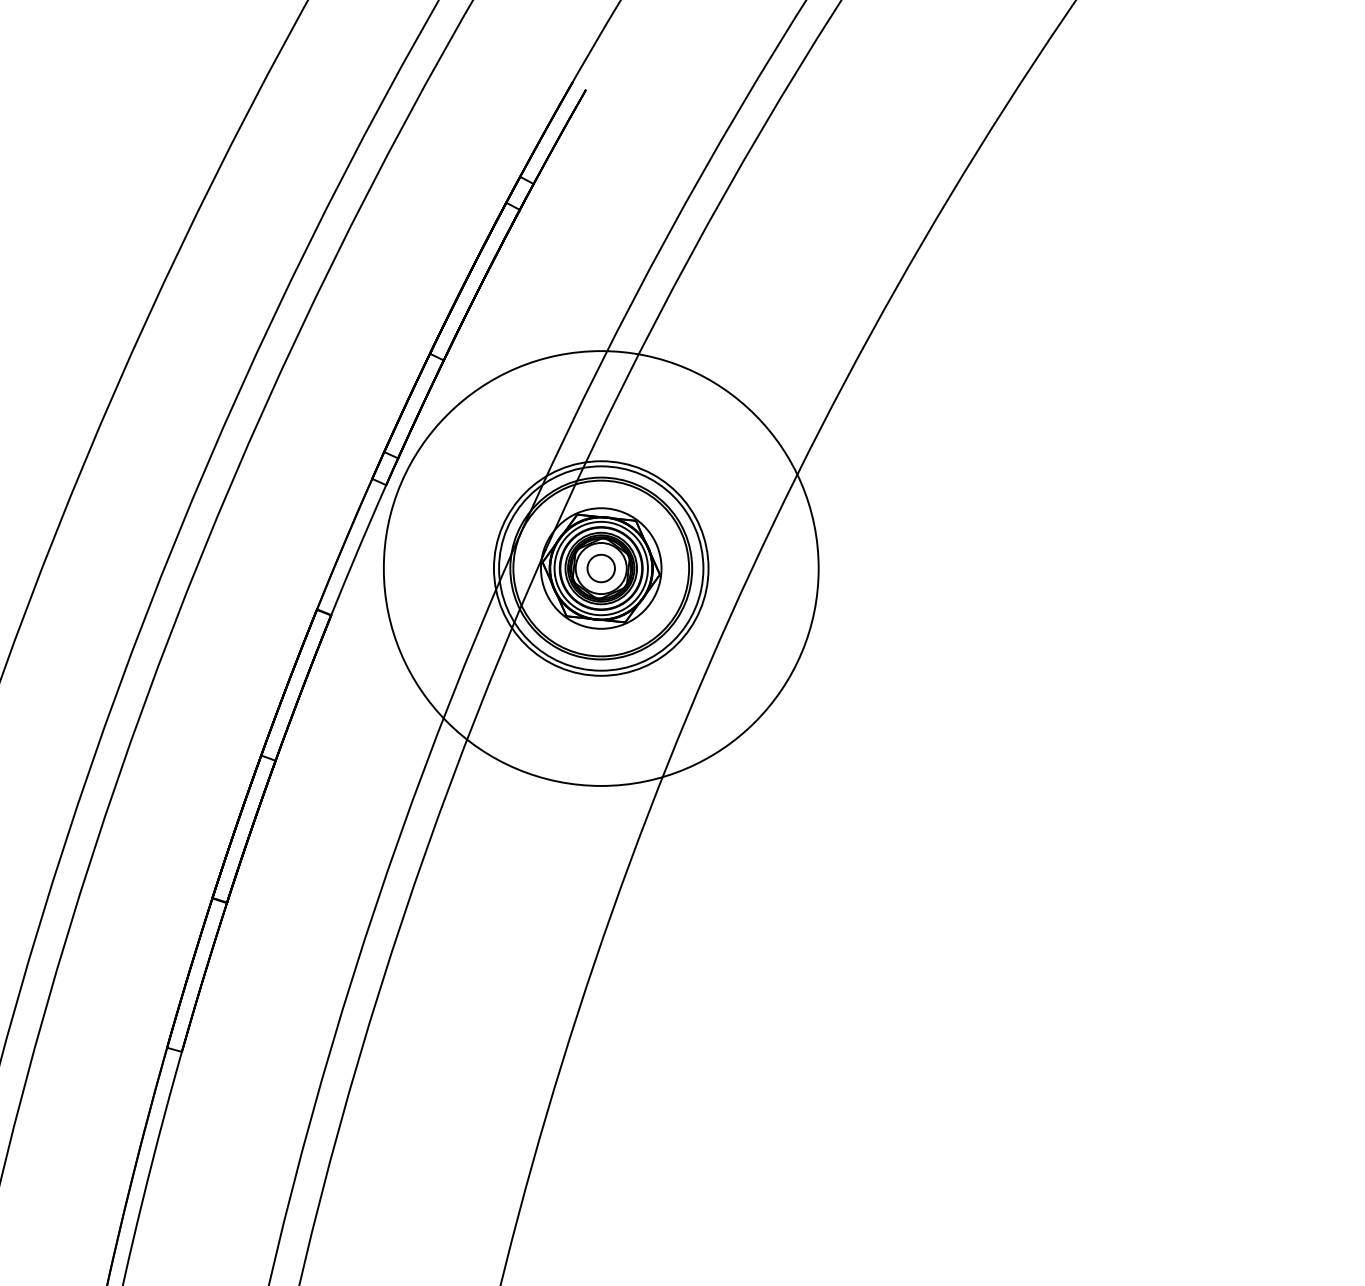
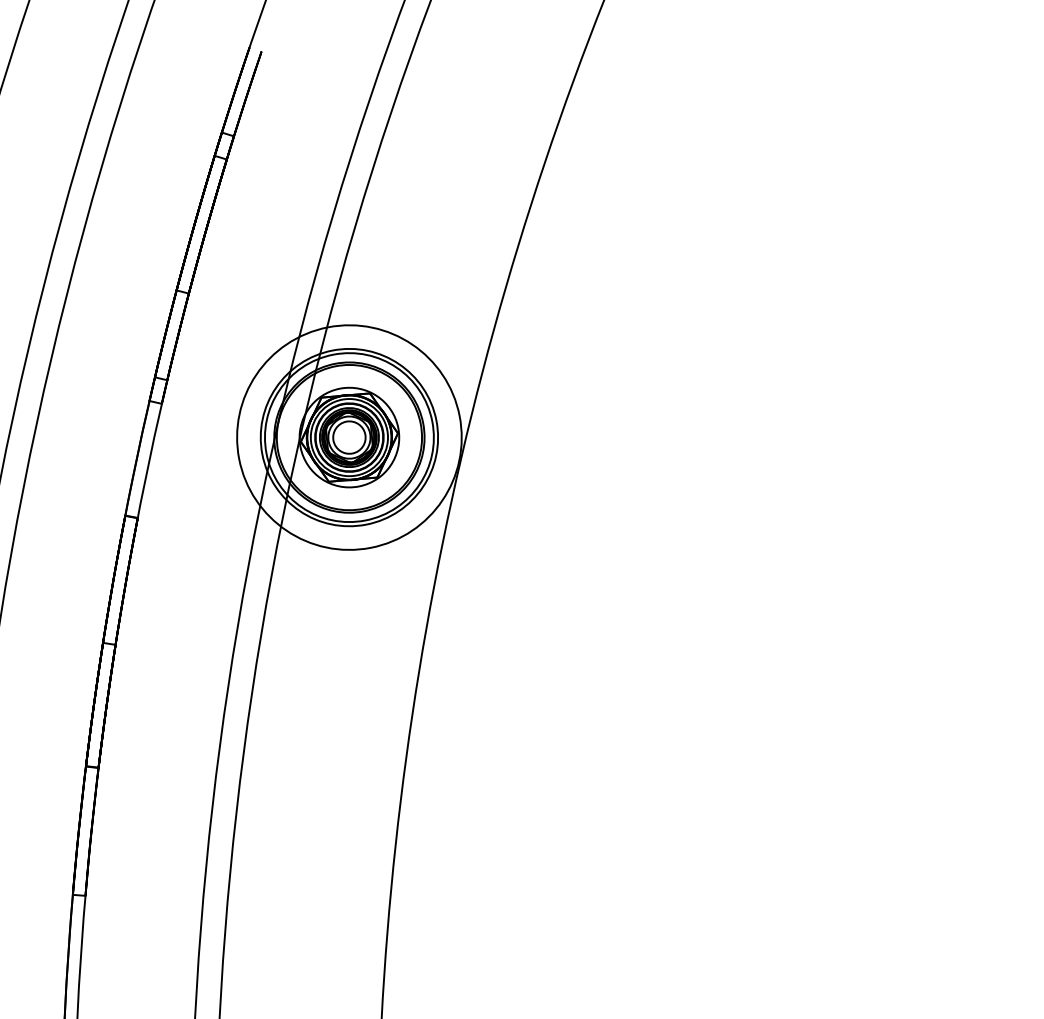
circle: (600, 568) -> (348, 437), size x1.43
circle: (601, 568) -> (349, 437), size x0.62

